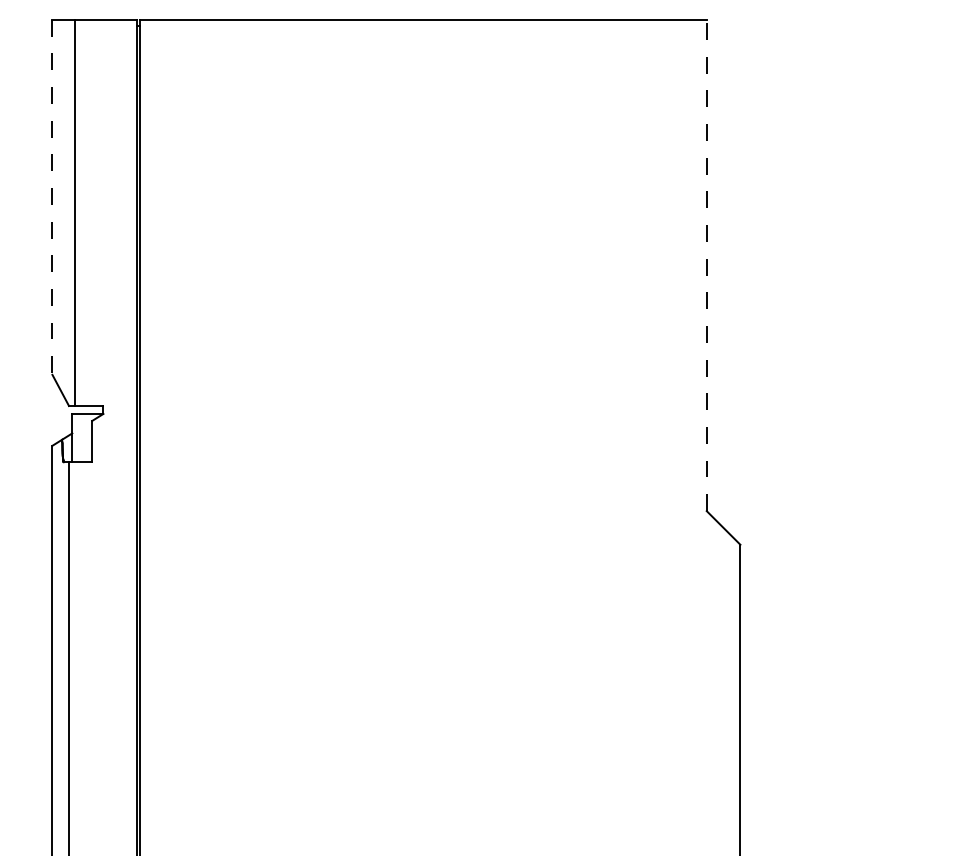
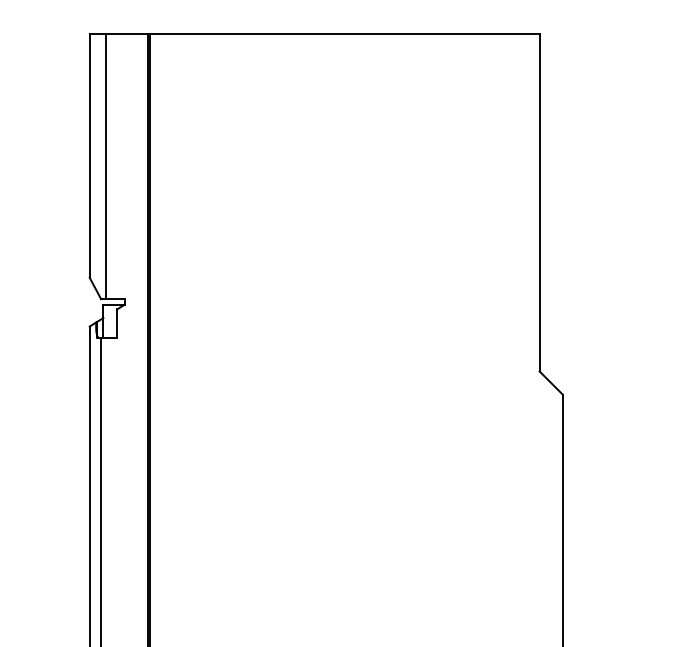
line: (52, 198) -> (89, 156), dashed -> solid
line: (706, 265) -> (539, 202), dashed -> solid

